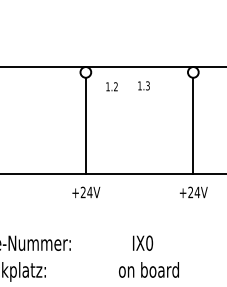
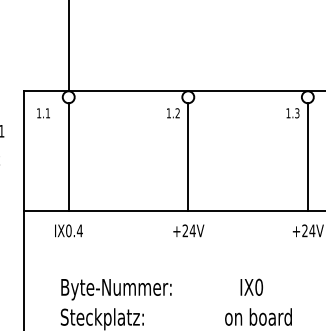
text: (112, 86) -> (173, 113), moved
text: (143, 86) -> (292, 113), moved

